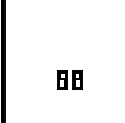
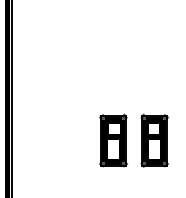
part: (69, 79) -> (132, 139), size x1.43

